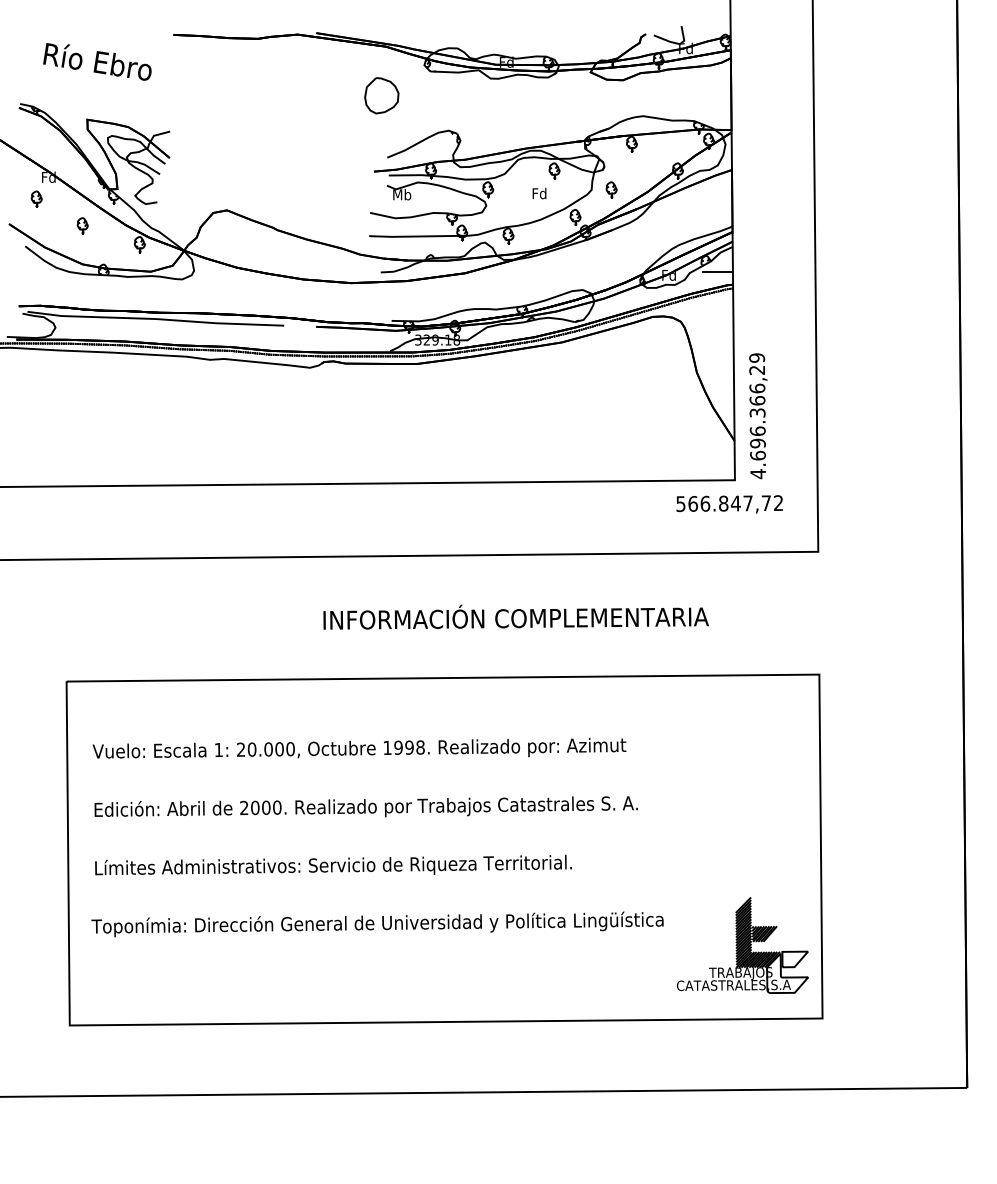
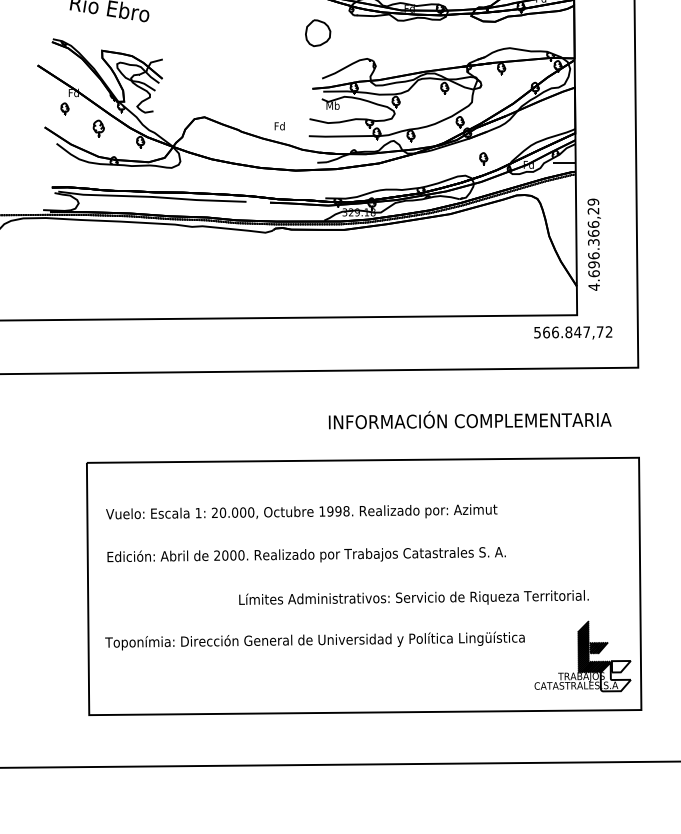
part: (611, 189) -> (483, 158), moved
text: (539, 193) -> (279, 126), moved
part: (82, 225) -> (98, 128), size x1.4
text: (758, 416) -> (594, 244), moved
text: (515, 616) -> (469, 419), moved
text: (333, 864) -> (413, 597), moved

